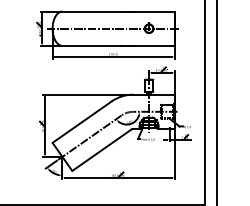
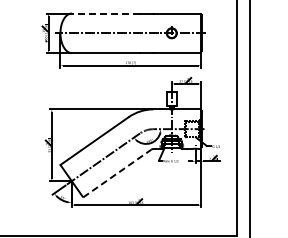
line: (91, 11) -> (105, 13), solid -> dashed
line: (102, 150) -> (117, 173), solid -> dashed

